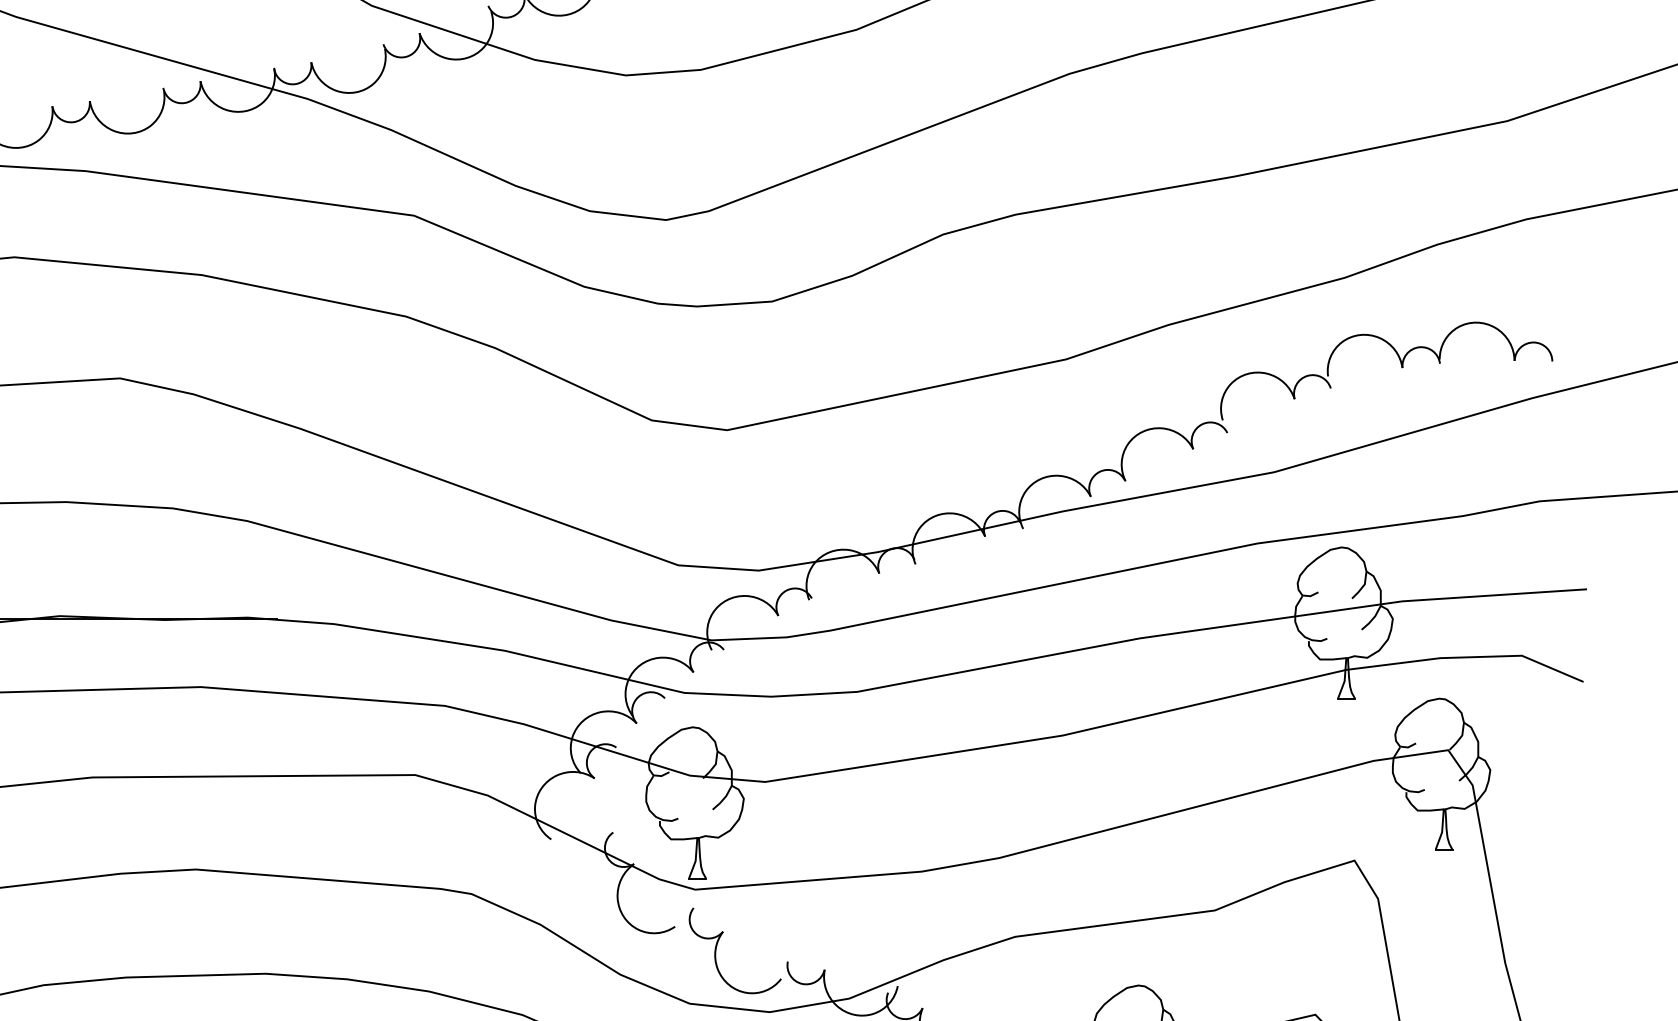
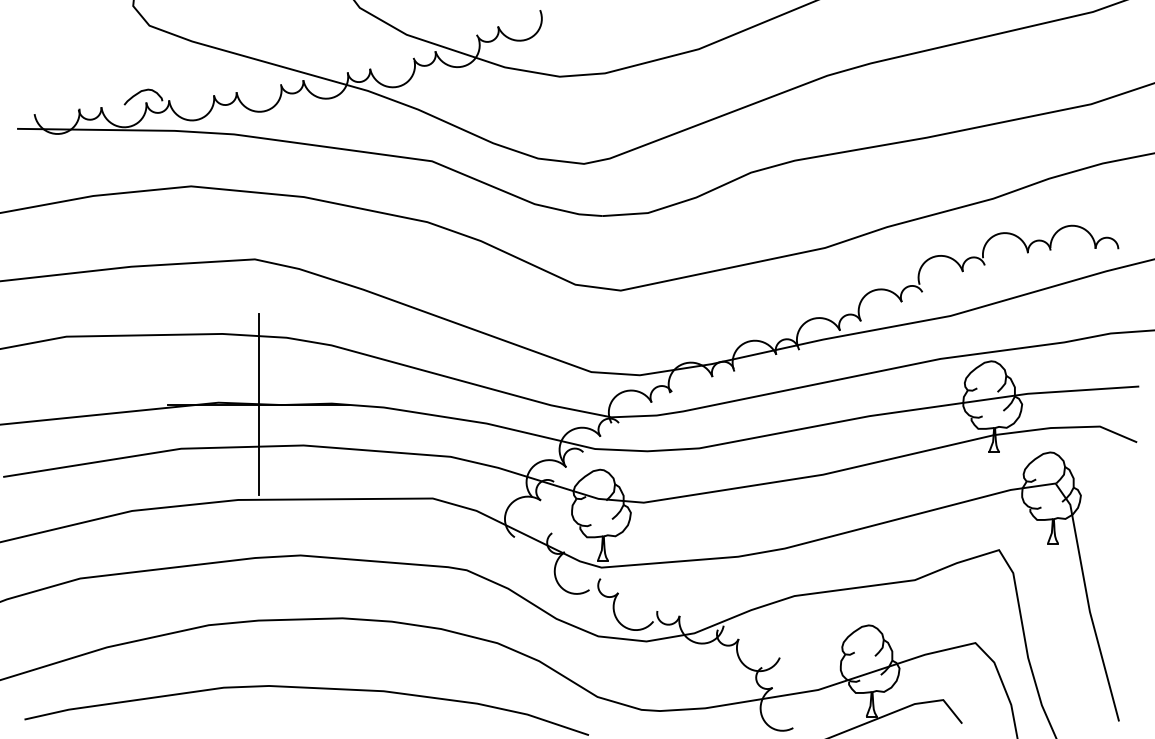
line: (126, 619) -> (258, 404), added

